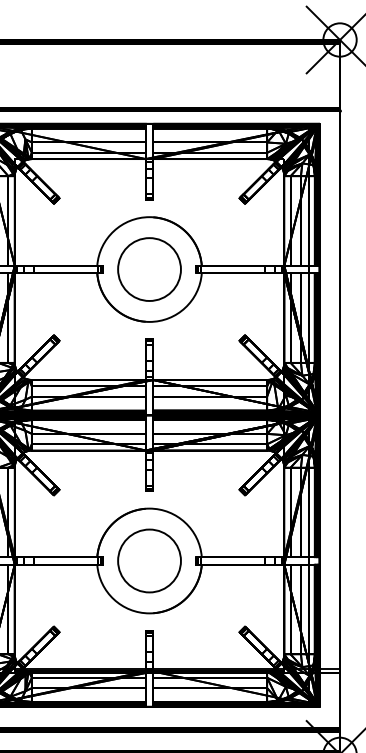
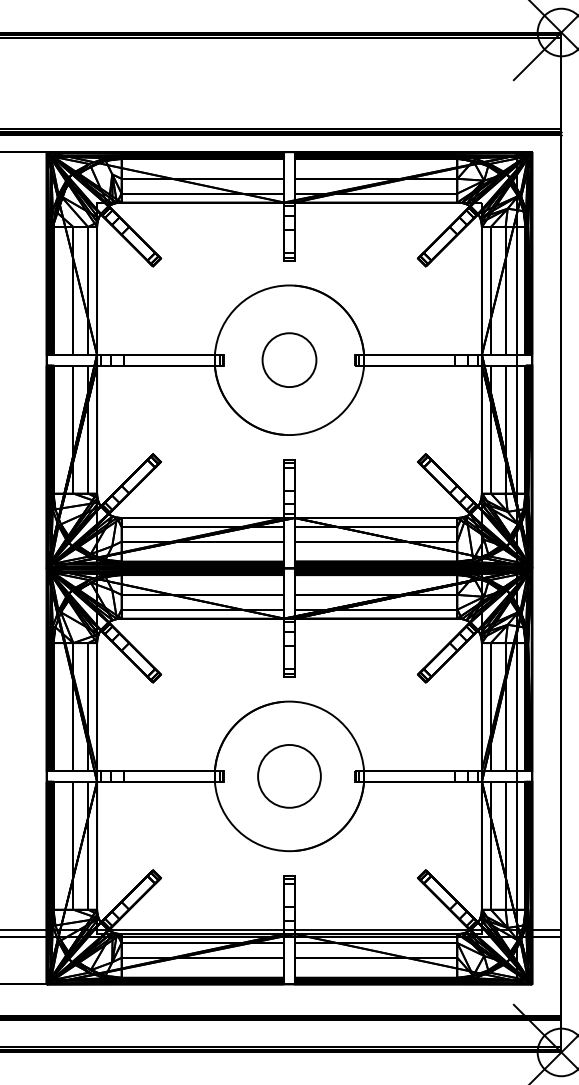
circle: (149, 269) -> (289, 359), size x0.6
circle: (149, 561) -> (289, 776), size x0.7

